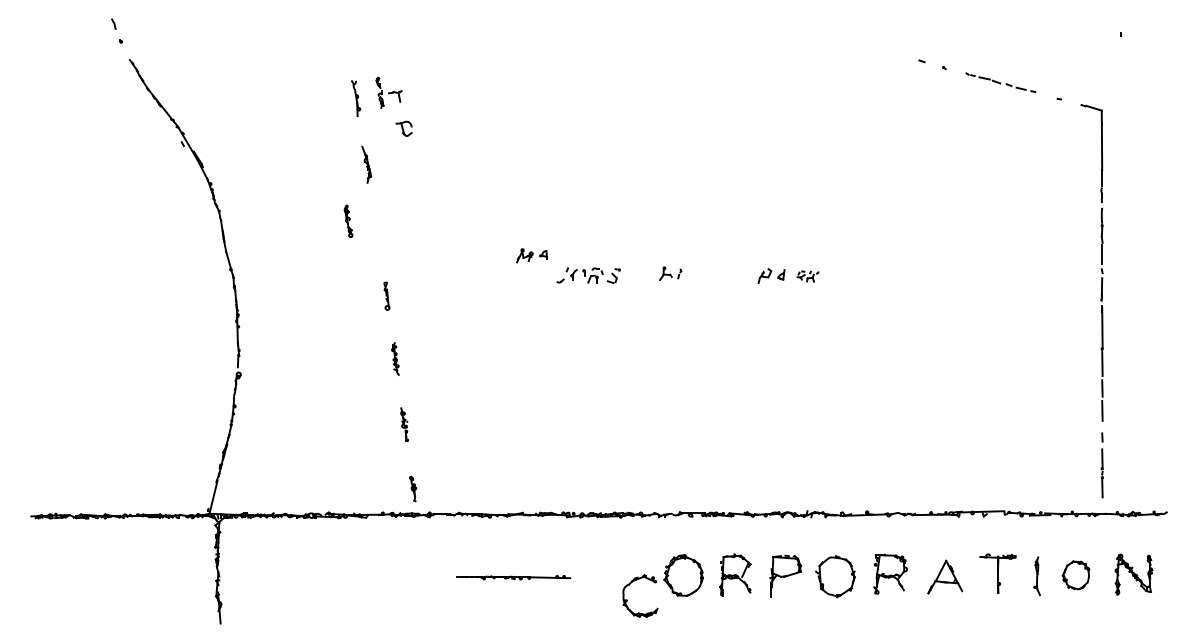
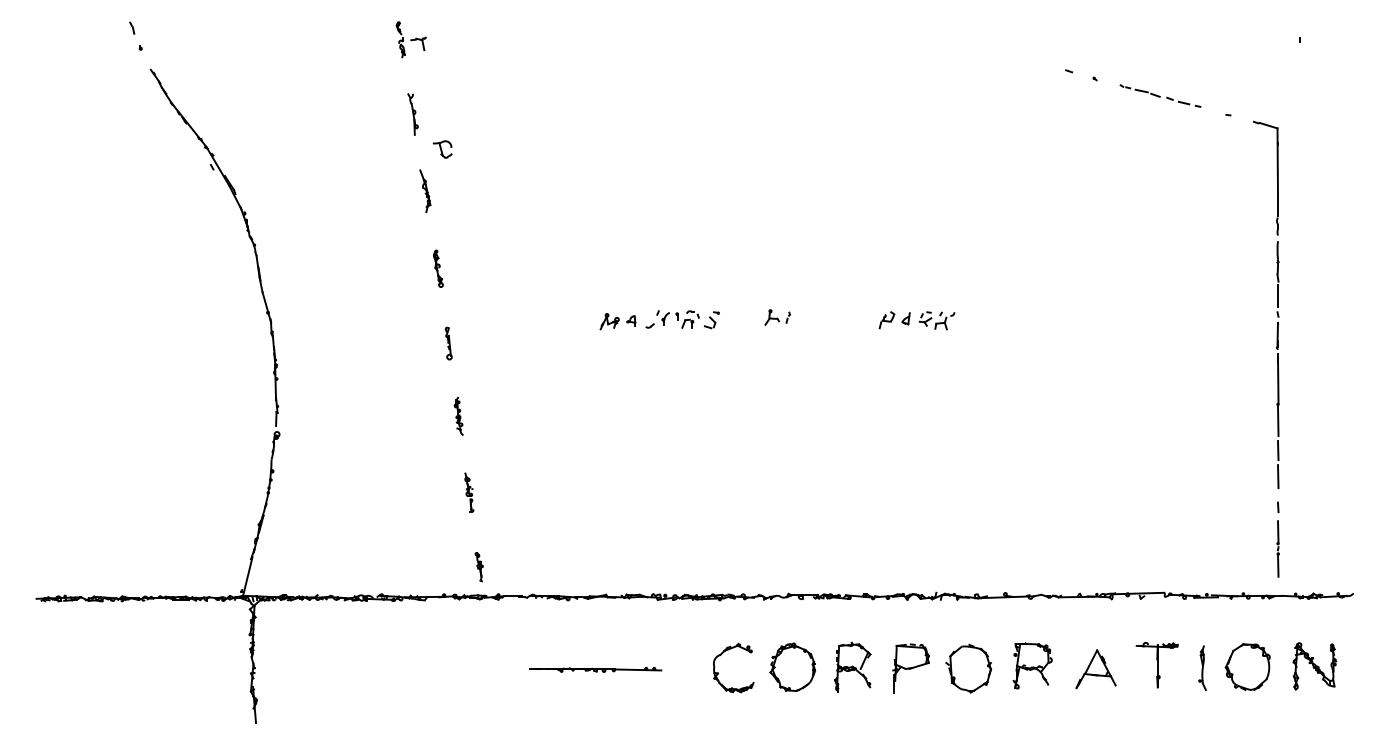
part: (388, 92) -> (410, 39), moved
part: (403, 128) -> (442, 149), moved
part: (348, 221) -> (438, 268), moved
part: (531, 255) -> (617, 321), moved
part: (807, 276) -> (936, 320), size x1.43
part: (1075, 575) -> (1247, 667), size x1.43
part: (627, 599) -> (718, 672), moved

